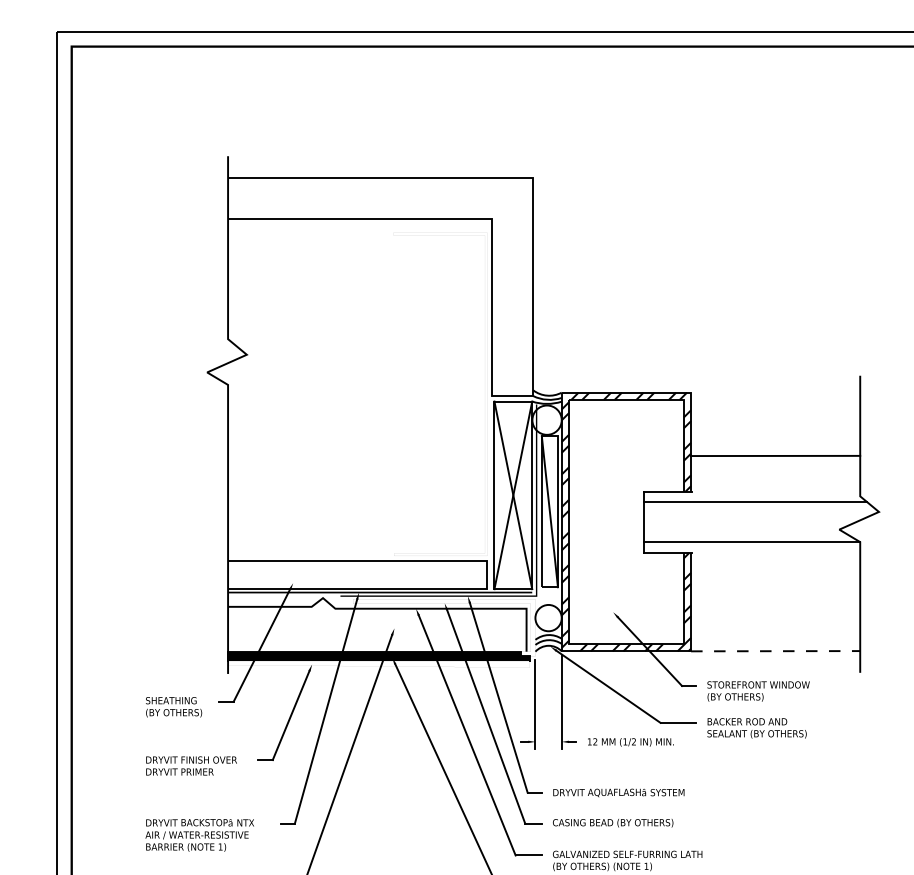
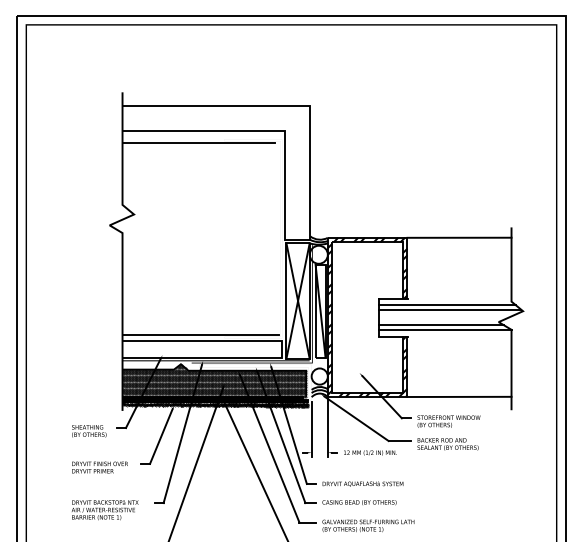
line: (351, 239) -> (198, 143), added
line: (775, 455) -> (459, 237), moved
line: (759, 509) -> (449, 309), added
line: (746, 535) -> (441, 325), added
line: (354, 549) -> (200, 334), added
hatch: (375, 624) -> (213, 380), added
line: (775, 650) -> (459, 396), dashed -> solid
hatch: (379, 665) -> (215, 405), added

